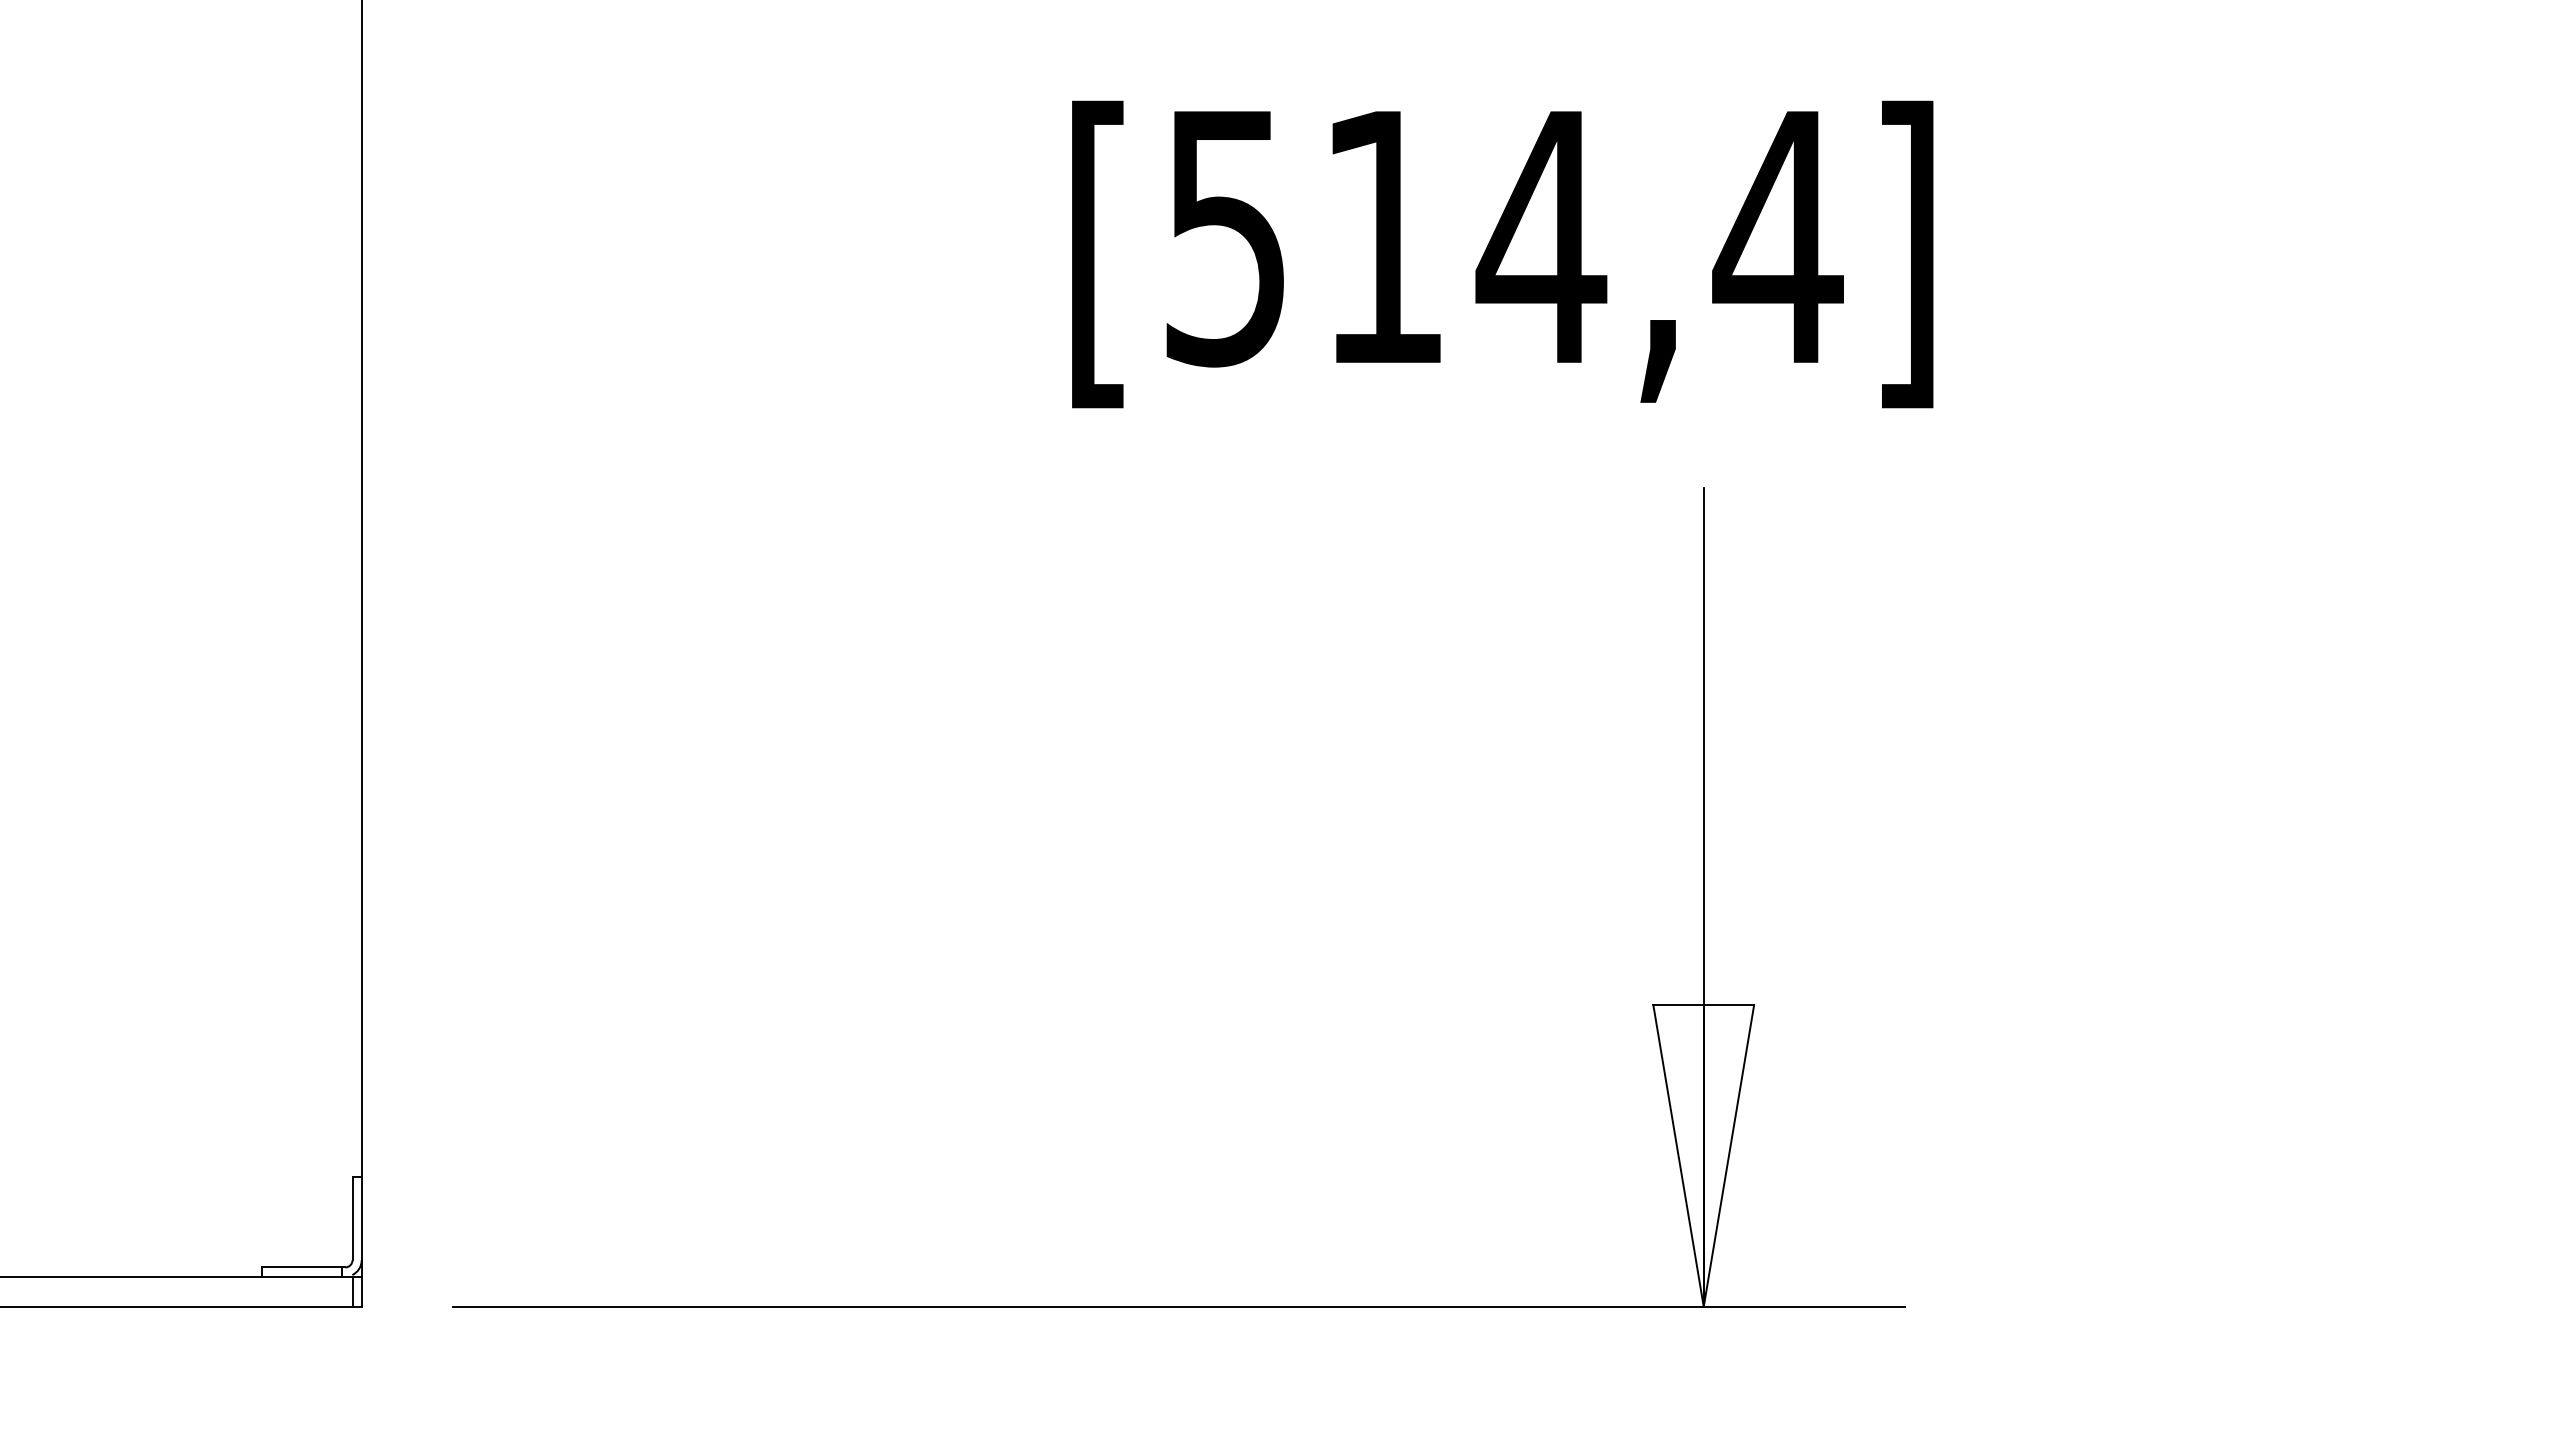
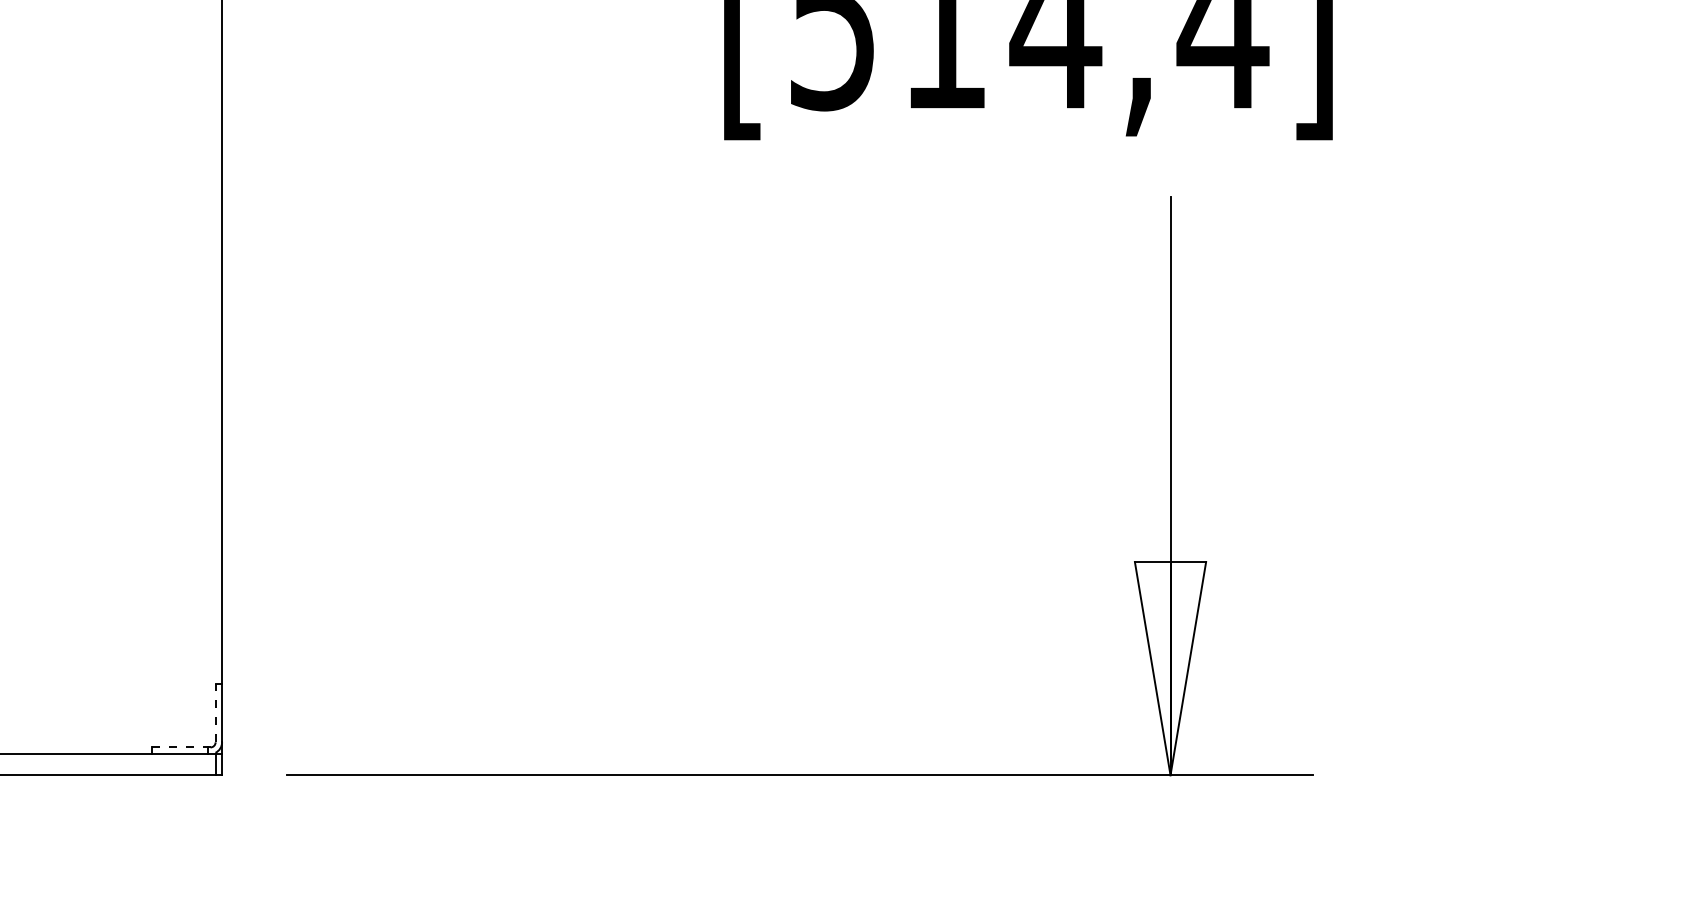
line: (352, 1218) -> (215, 712), solid -> dashed
line: (303, 1267) -> (180, 747), solid -> dashed

